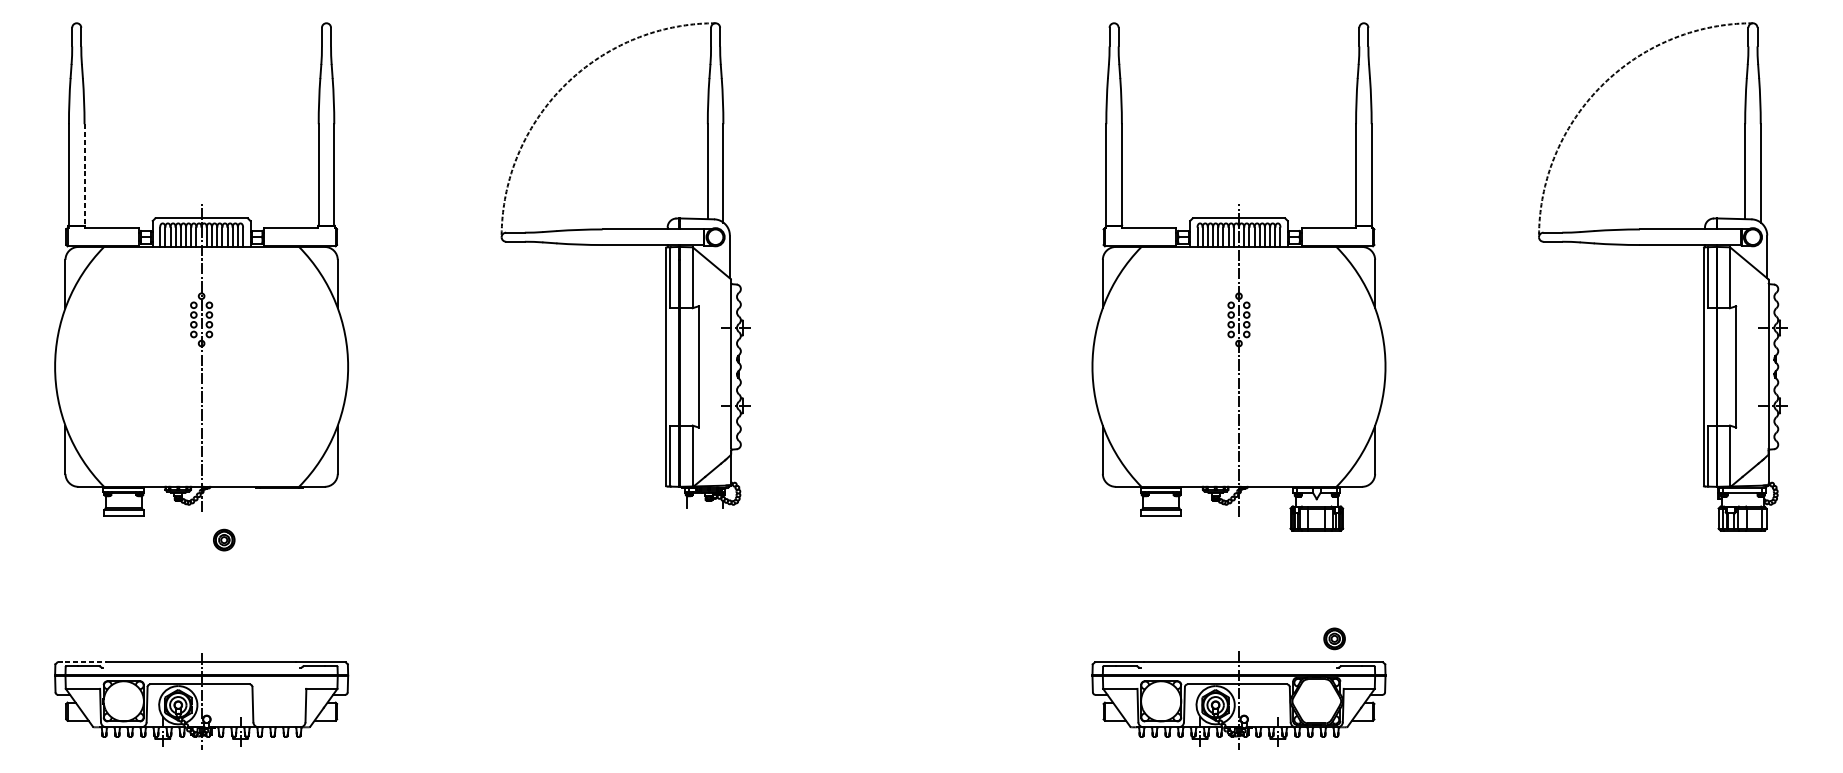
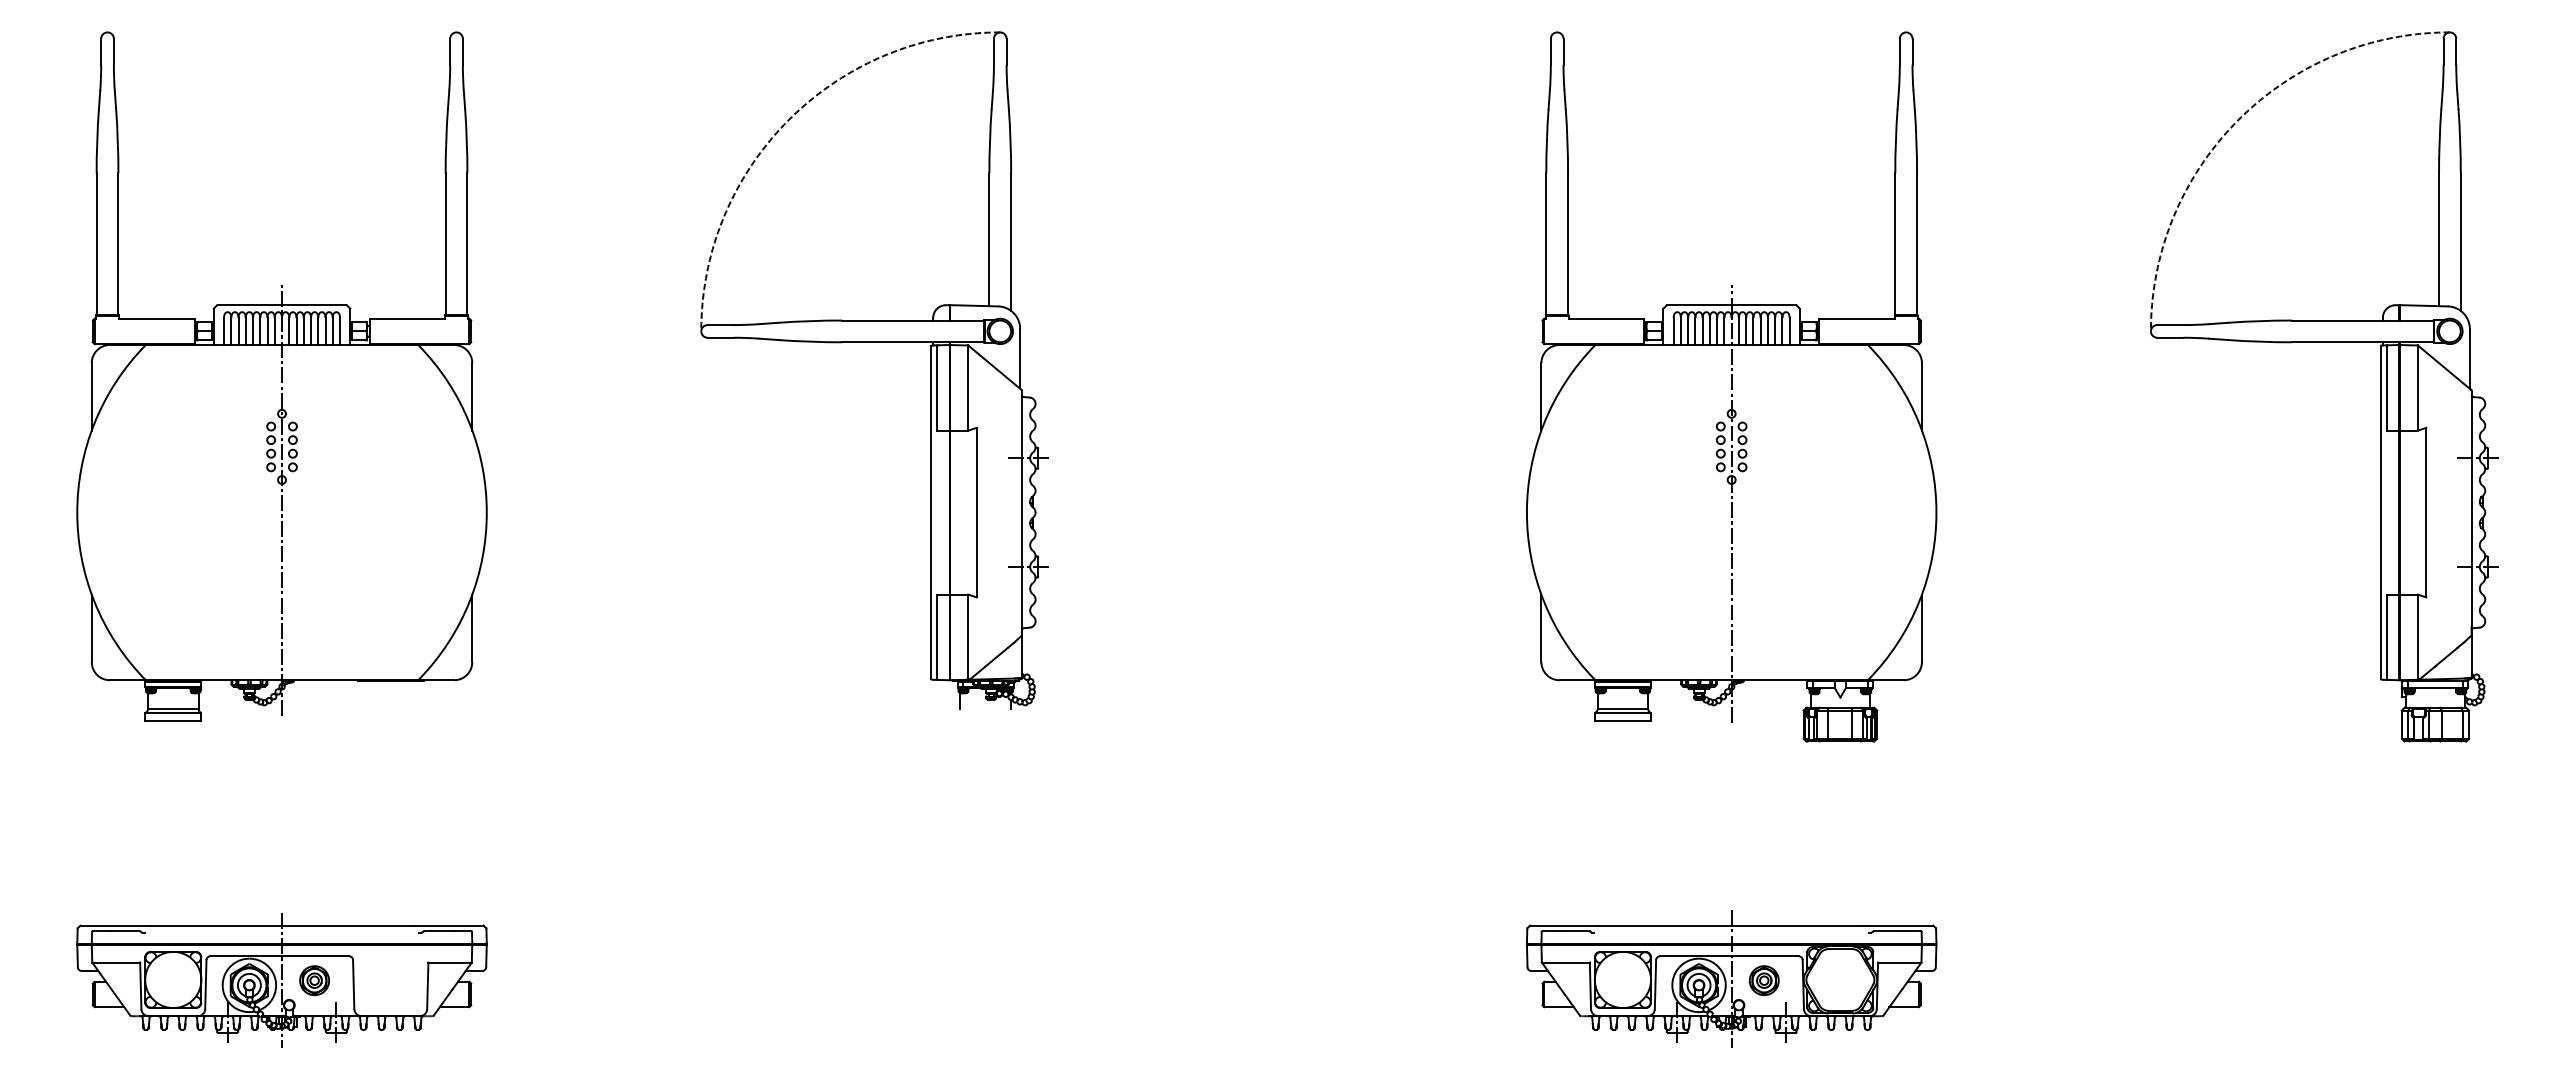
line: (84, 175) -> (118, 244), dashed -> solid
part: (224, 539) -> (314, 980), moved
part: (1334, 638) -> (1763, 980), moved
line: (82, 662) -> (115, 925), dashed -> solid

